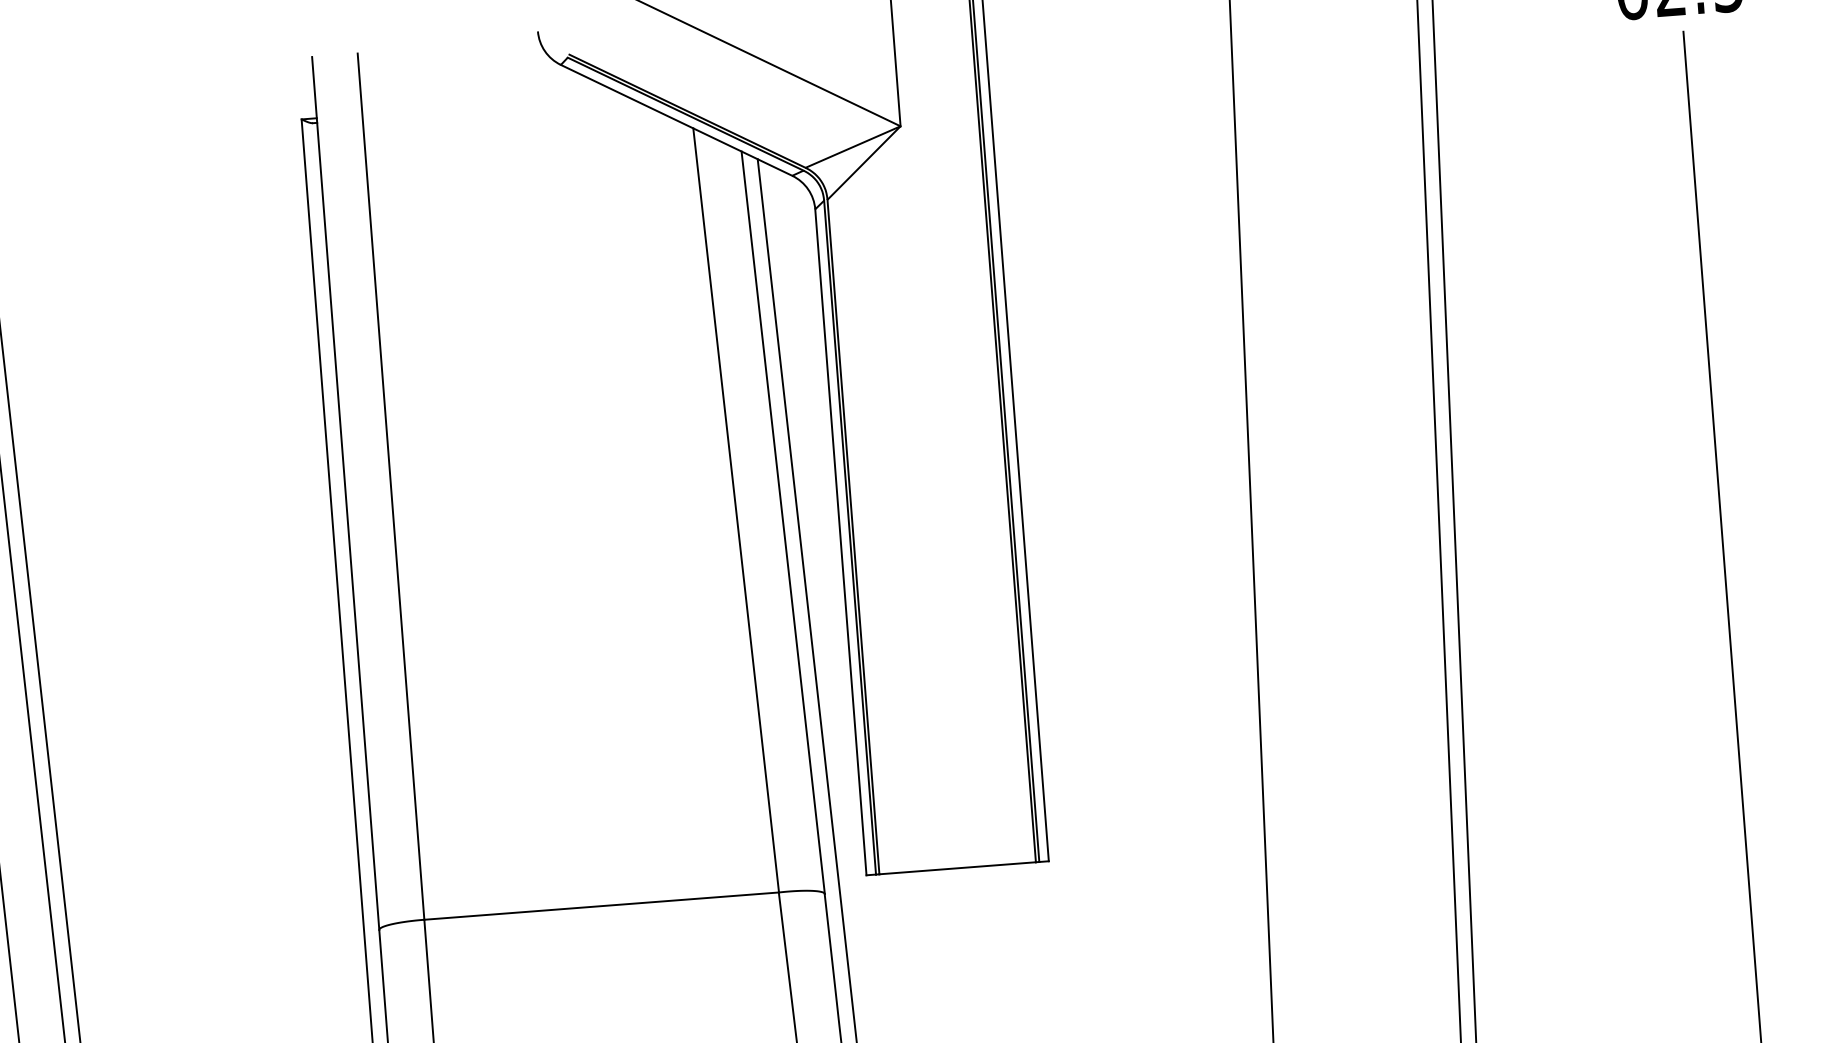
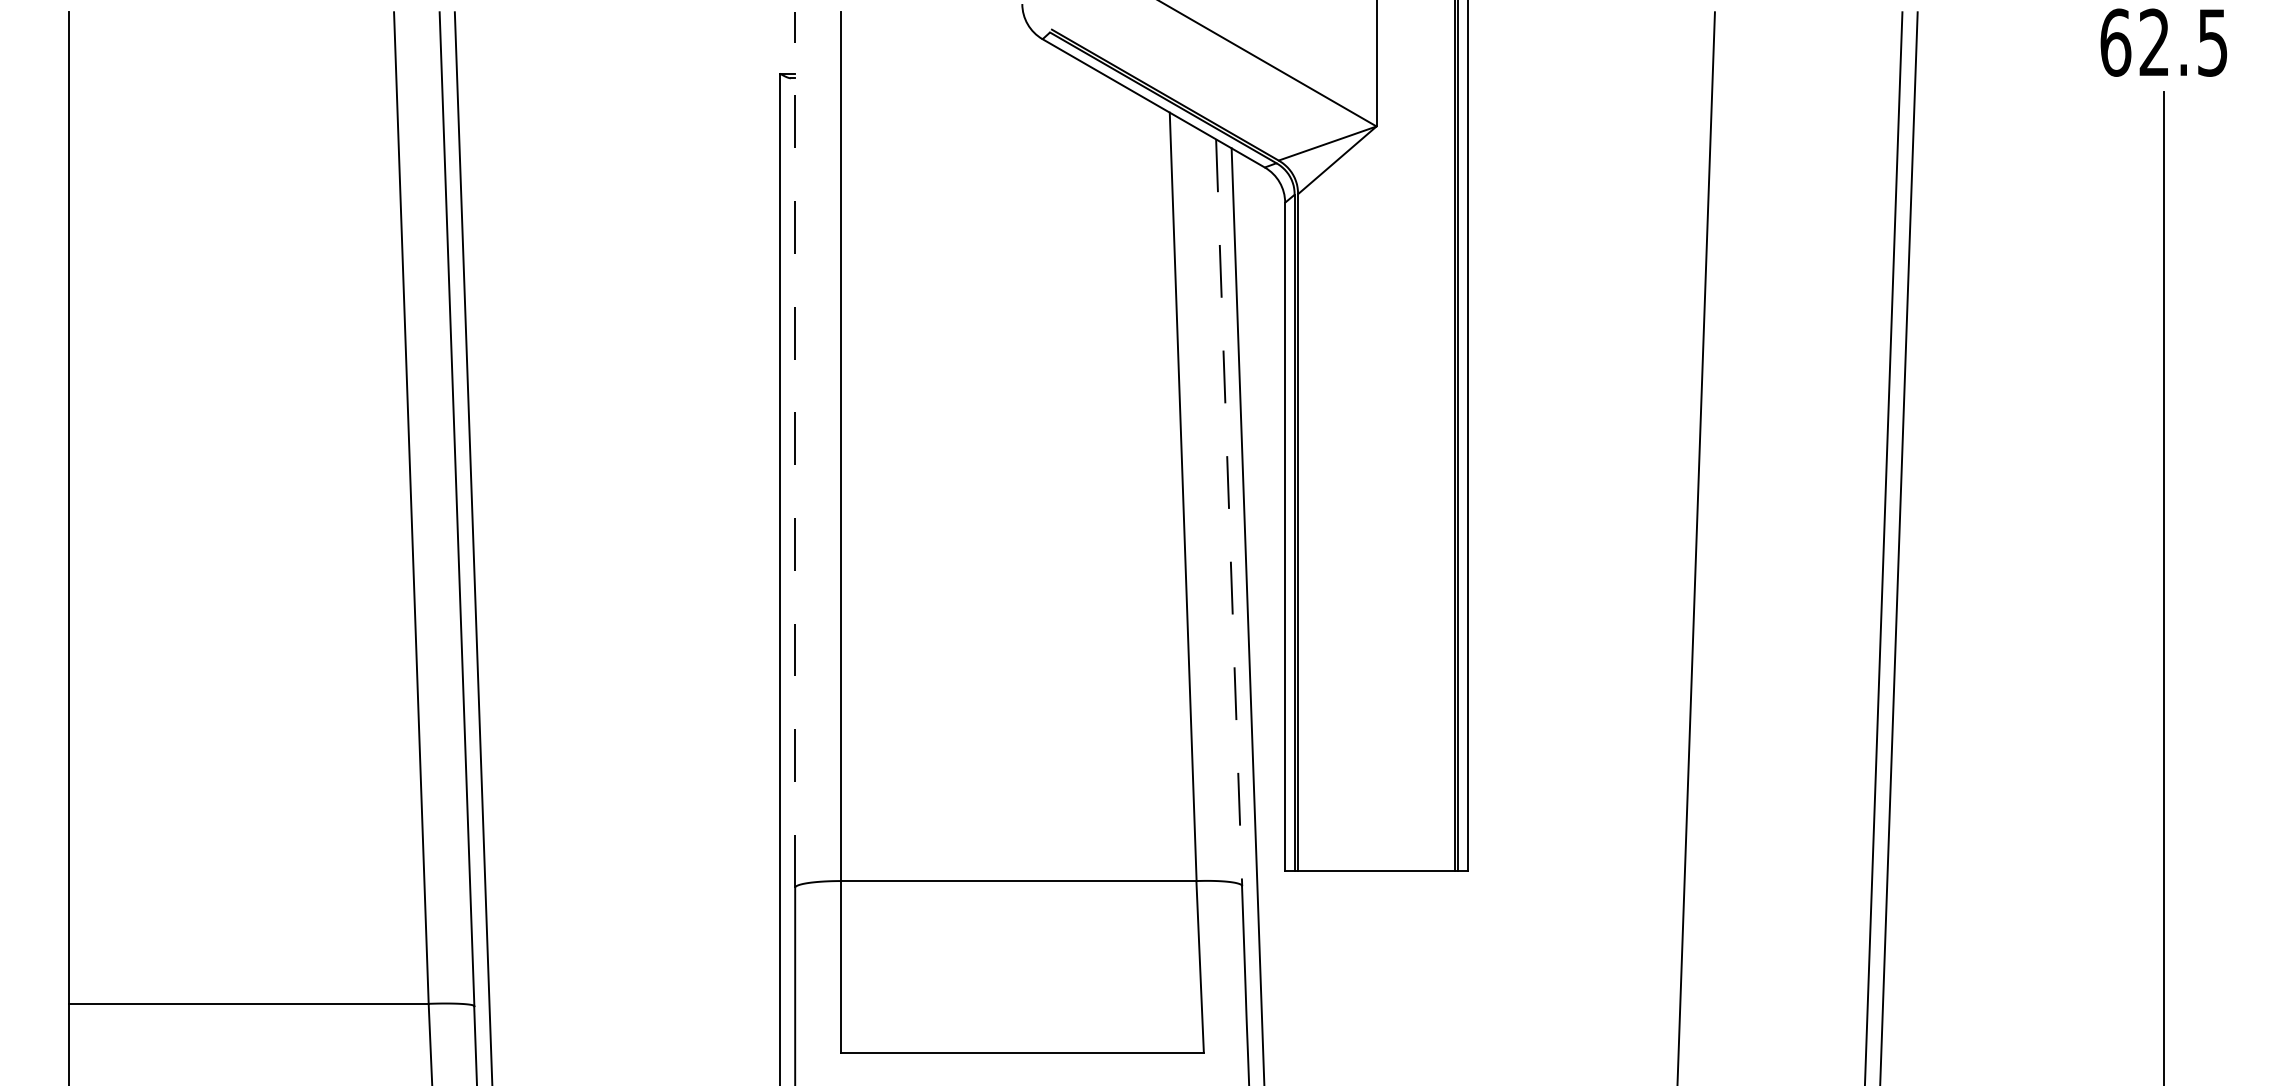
line: (346, 493) -> (795, 450), solid -> dashed
line: (783, 522) -> (1229, 512), solid -> dashed

